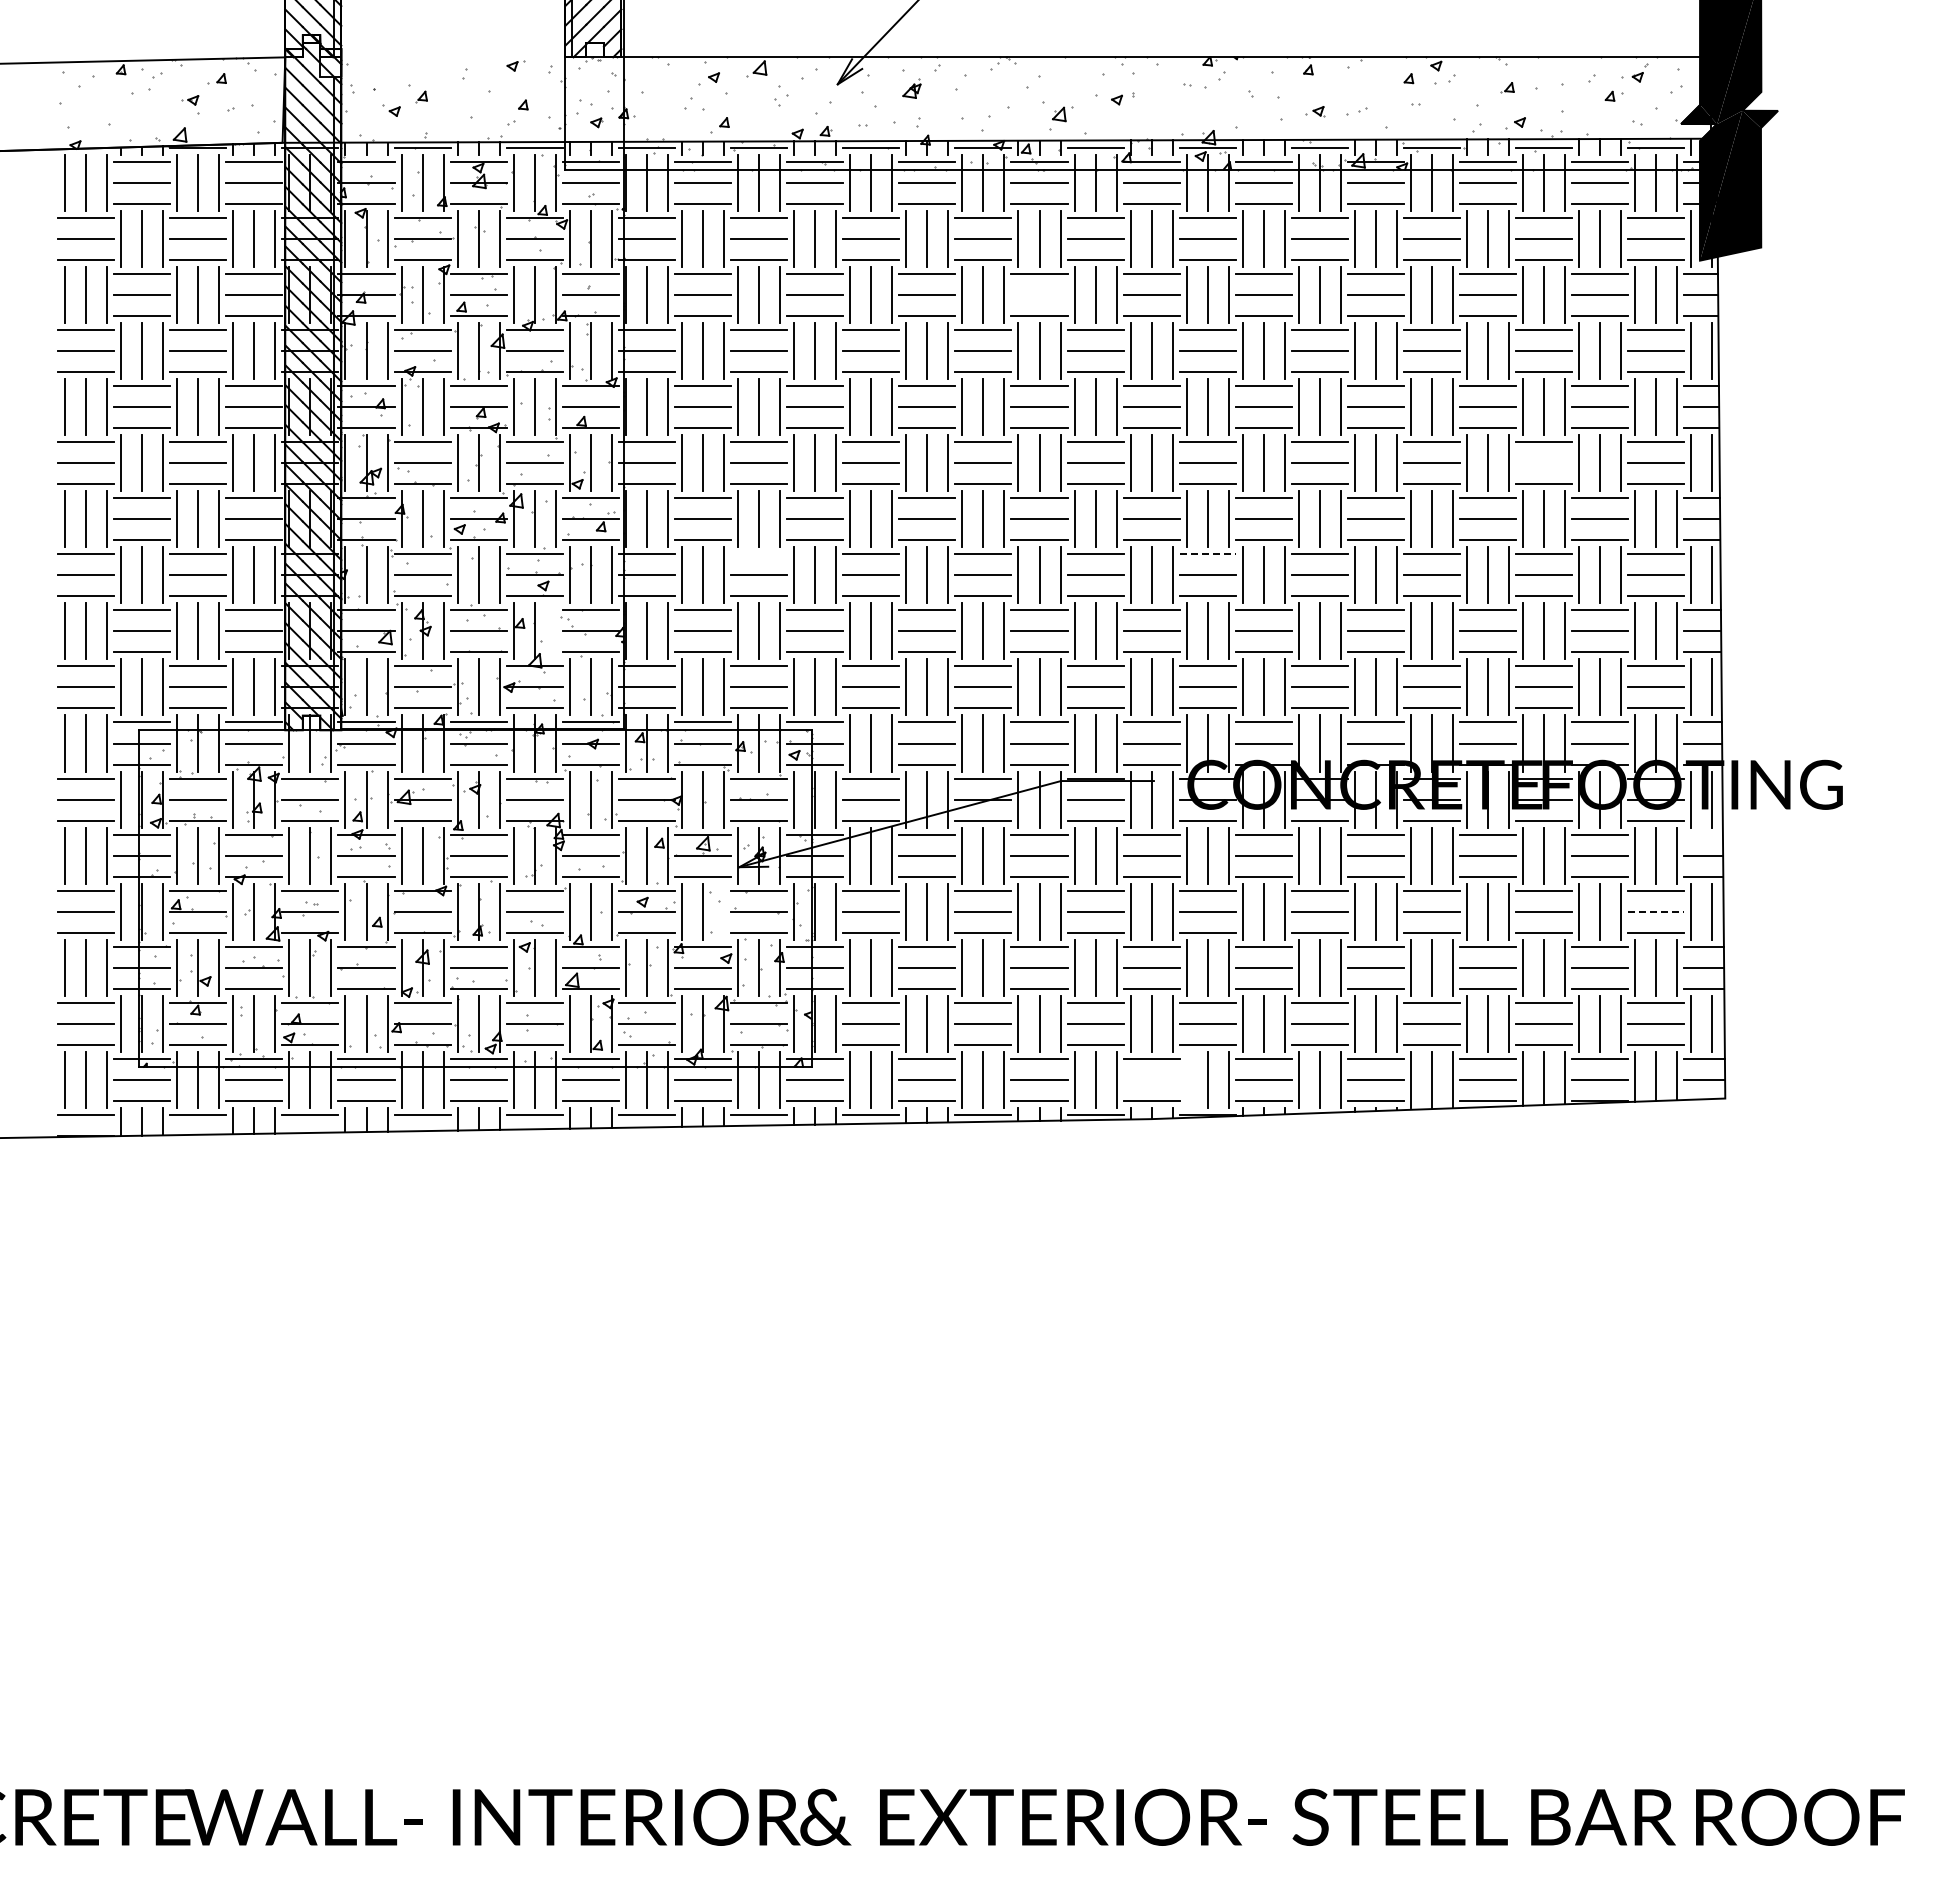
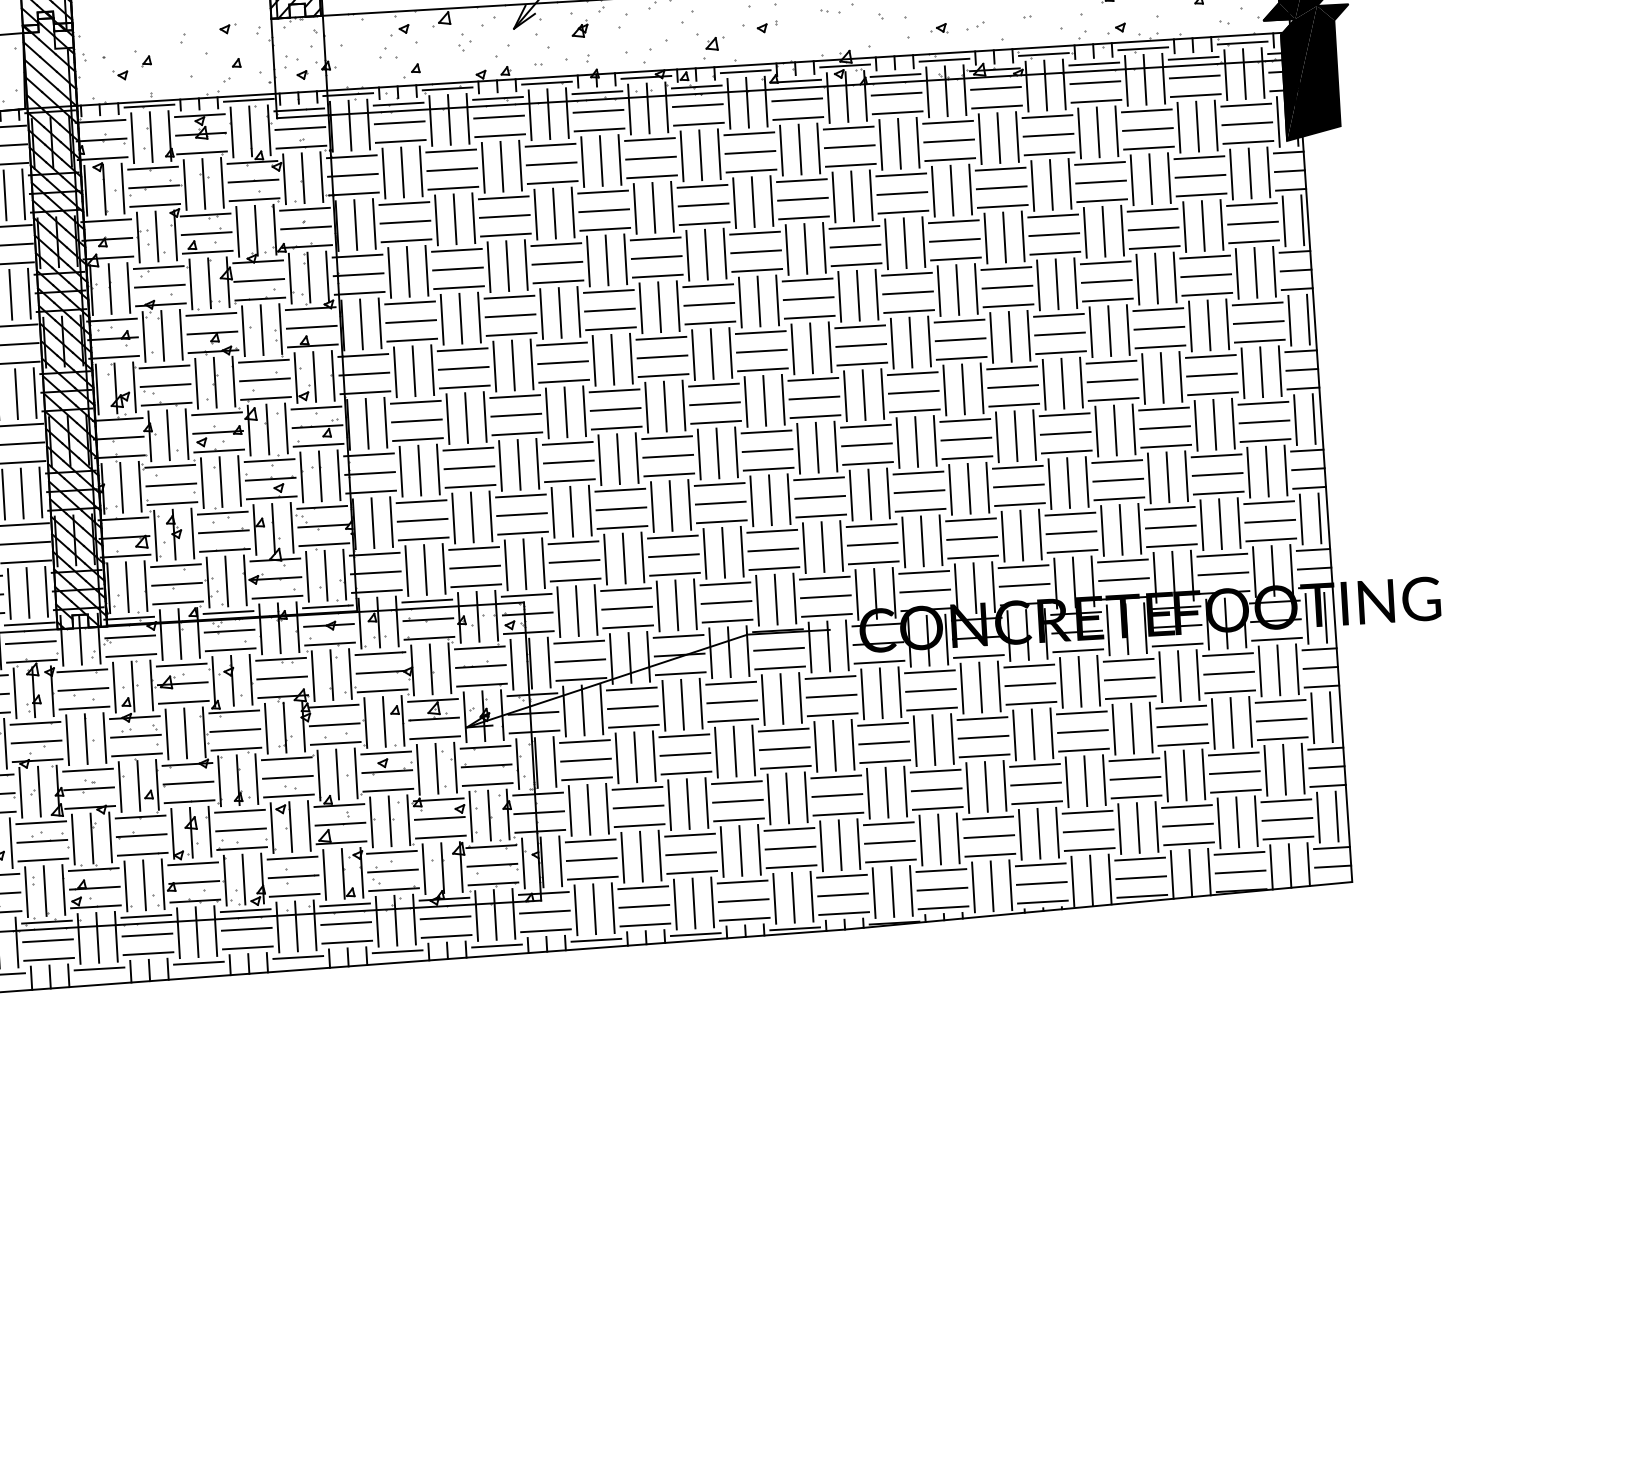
line: (1039, 294) -> (703, 204), added
line: (1544, 463) -> (1159, 328), added
line: (759, 554) -> (468, 449), added
line: (1208, 554) -> (866, 426), dashed -> solid
line: (555, 631) -> (291, 527), added
line: (1703, 834) -> (1319, 649), added
line: (724, 911) -> (455, 767), added
line: (1656, 911) -> (1281, 719), dashed -> solid
line: (1186, 1079) -> (873, 892), added
line: (1151, 1080) -> (842, 895), added

